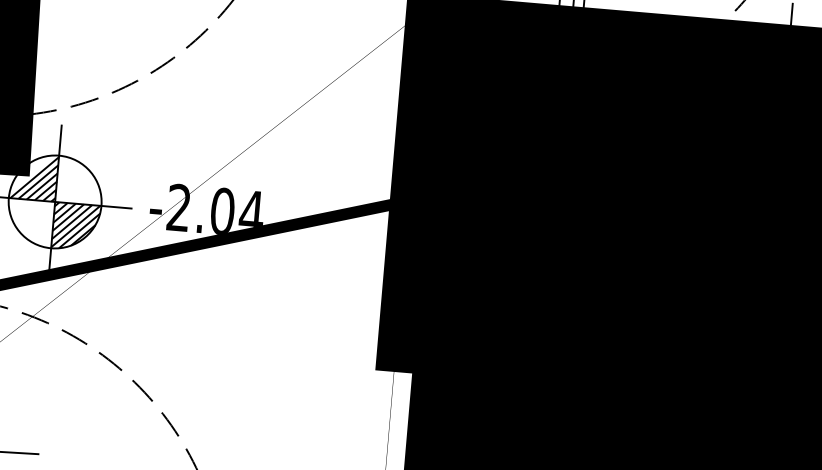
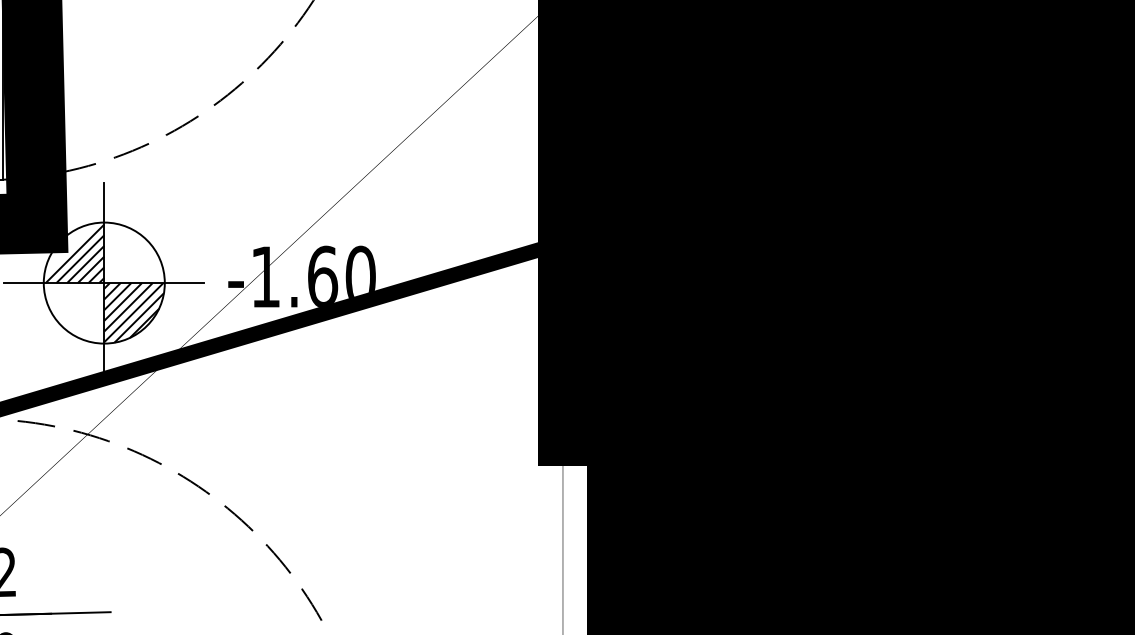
text: (215, 210) -> (313, 276), -2.04 -> -1.60

